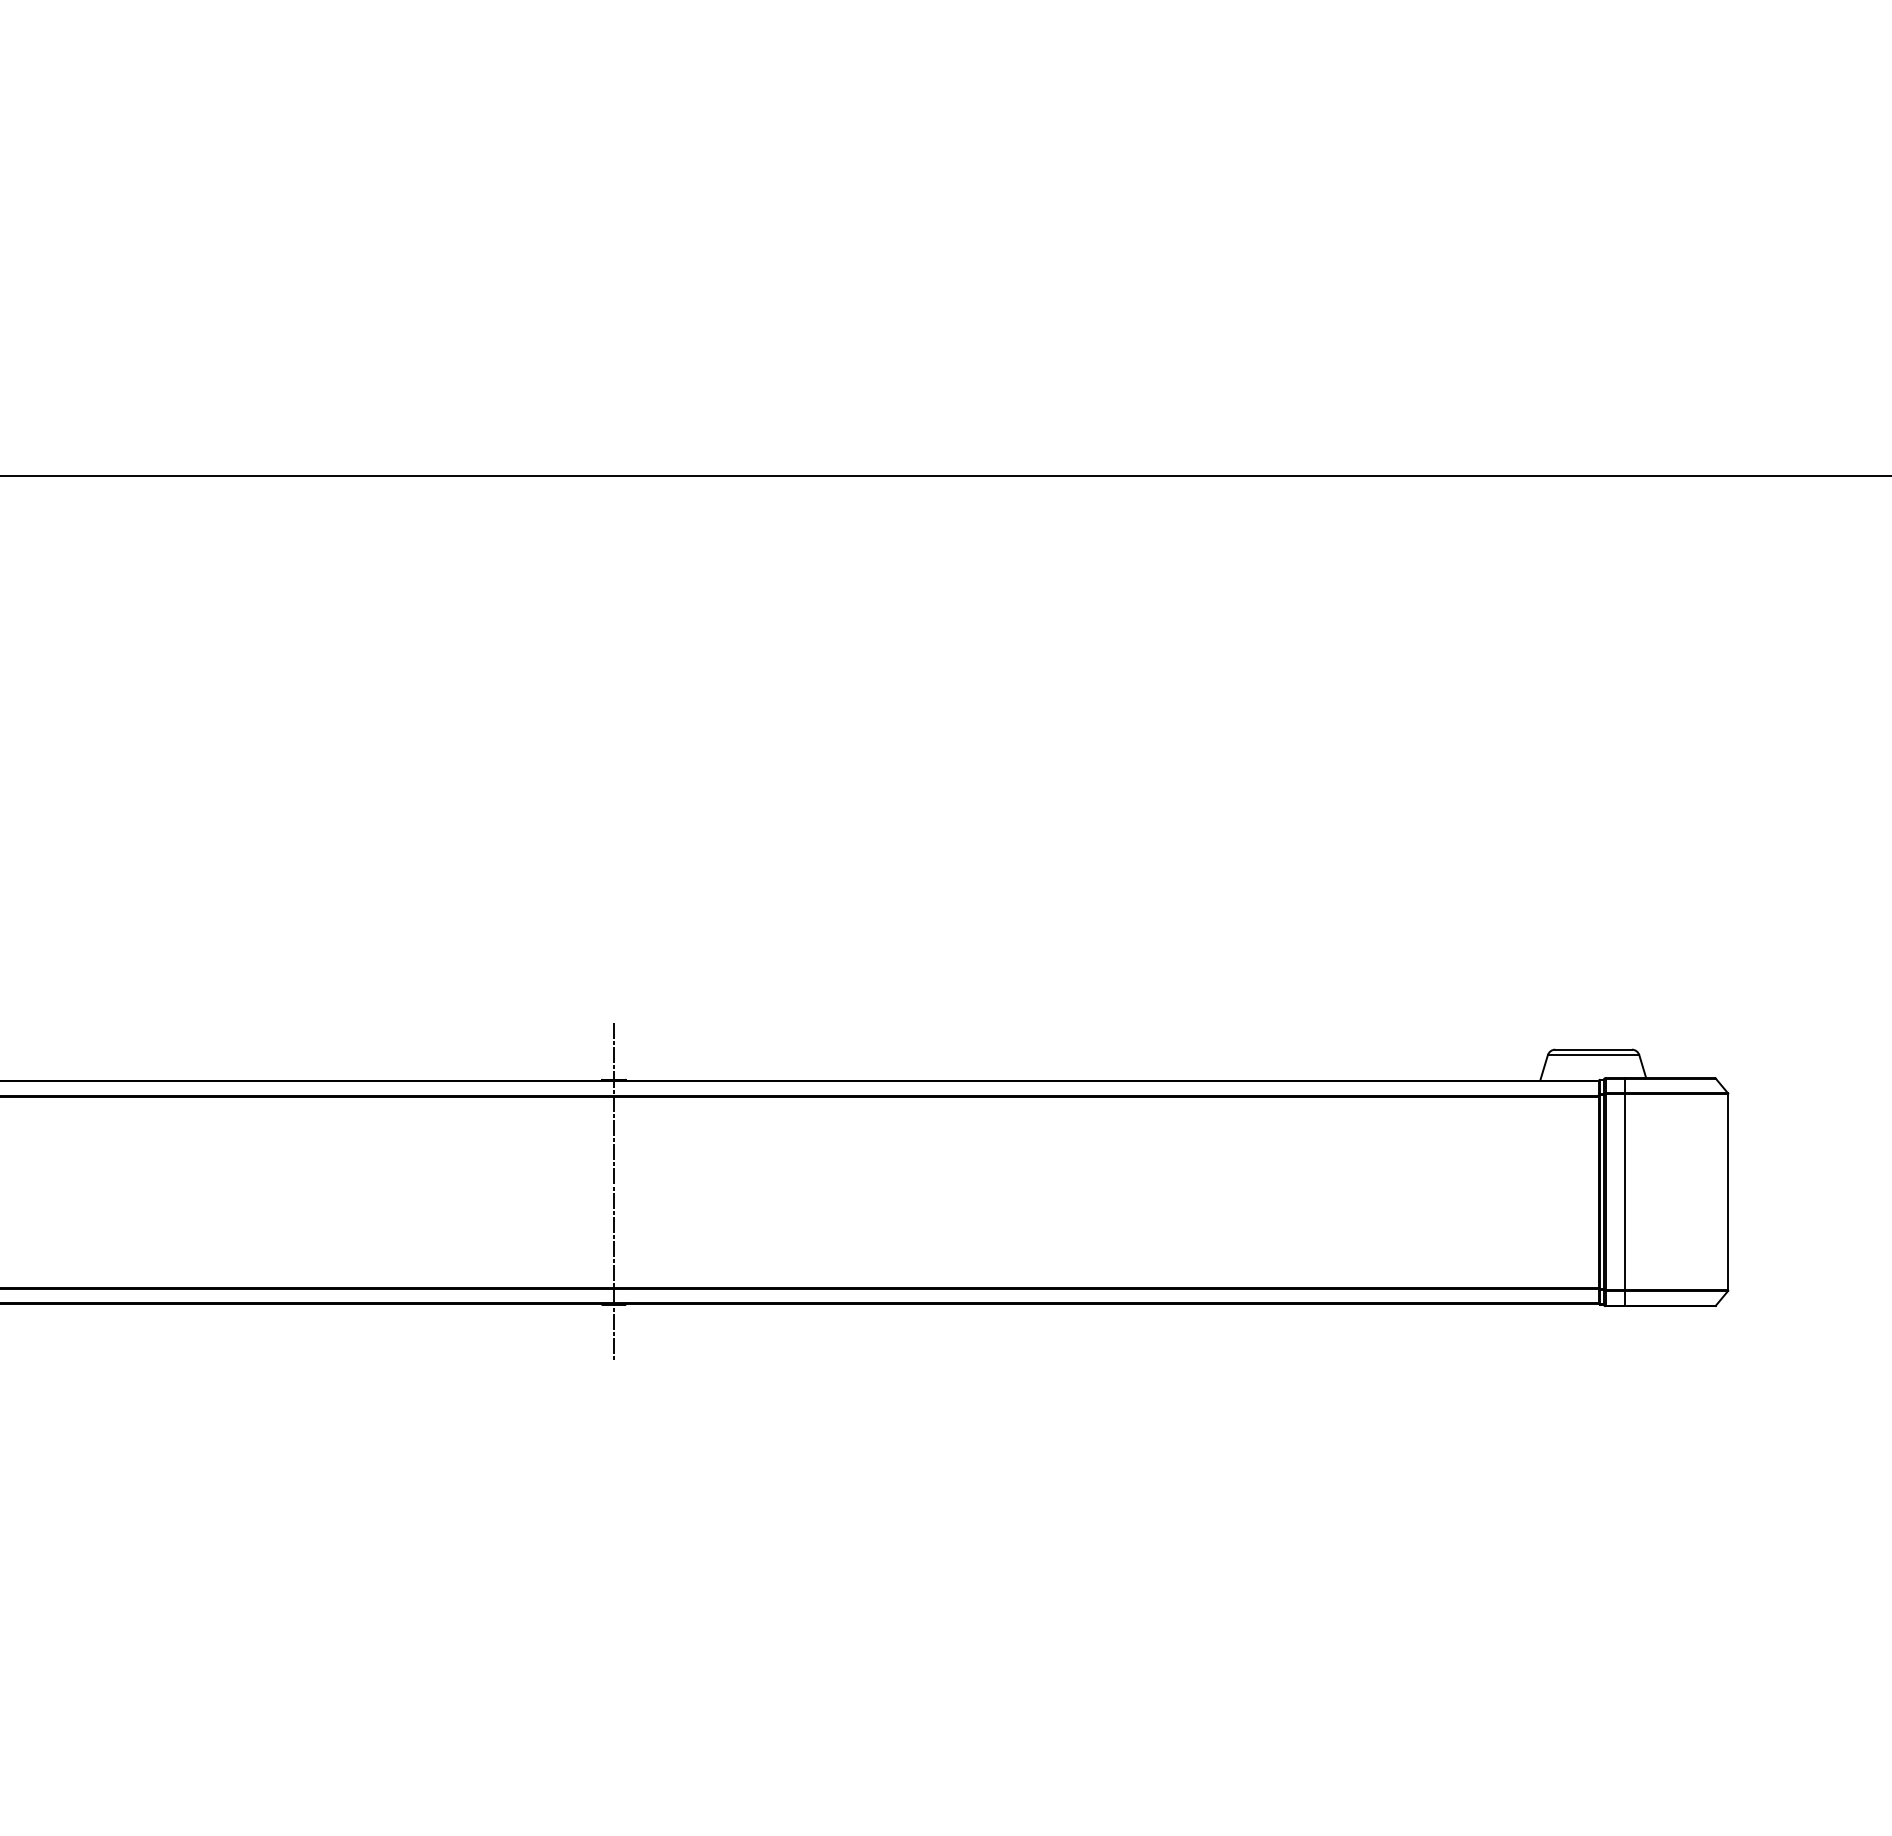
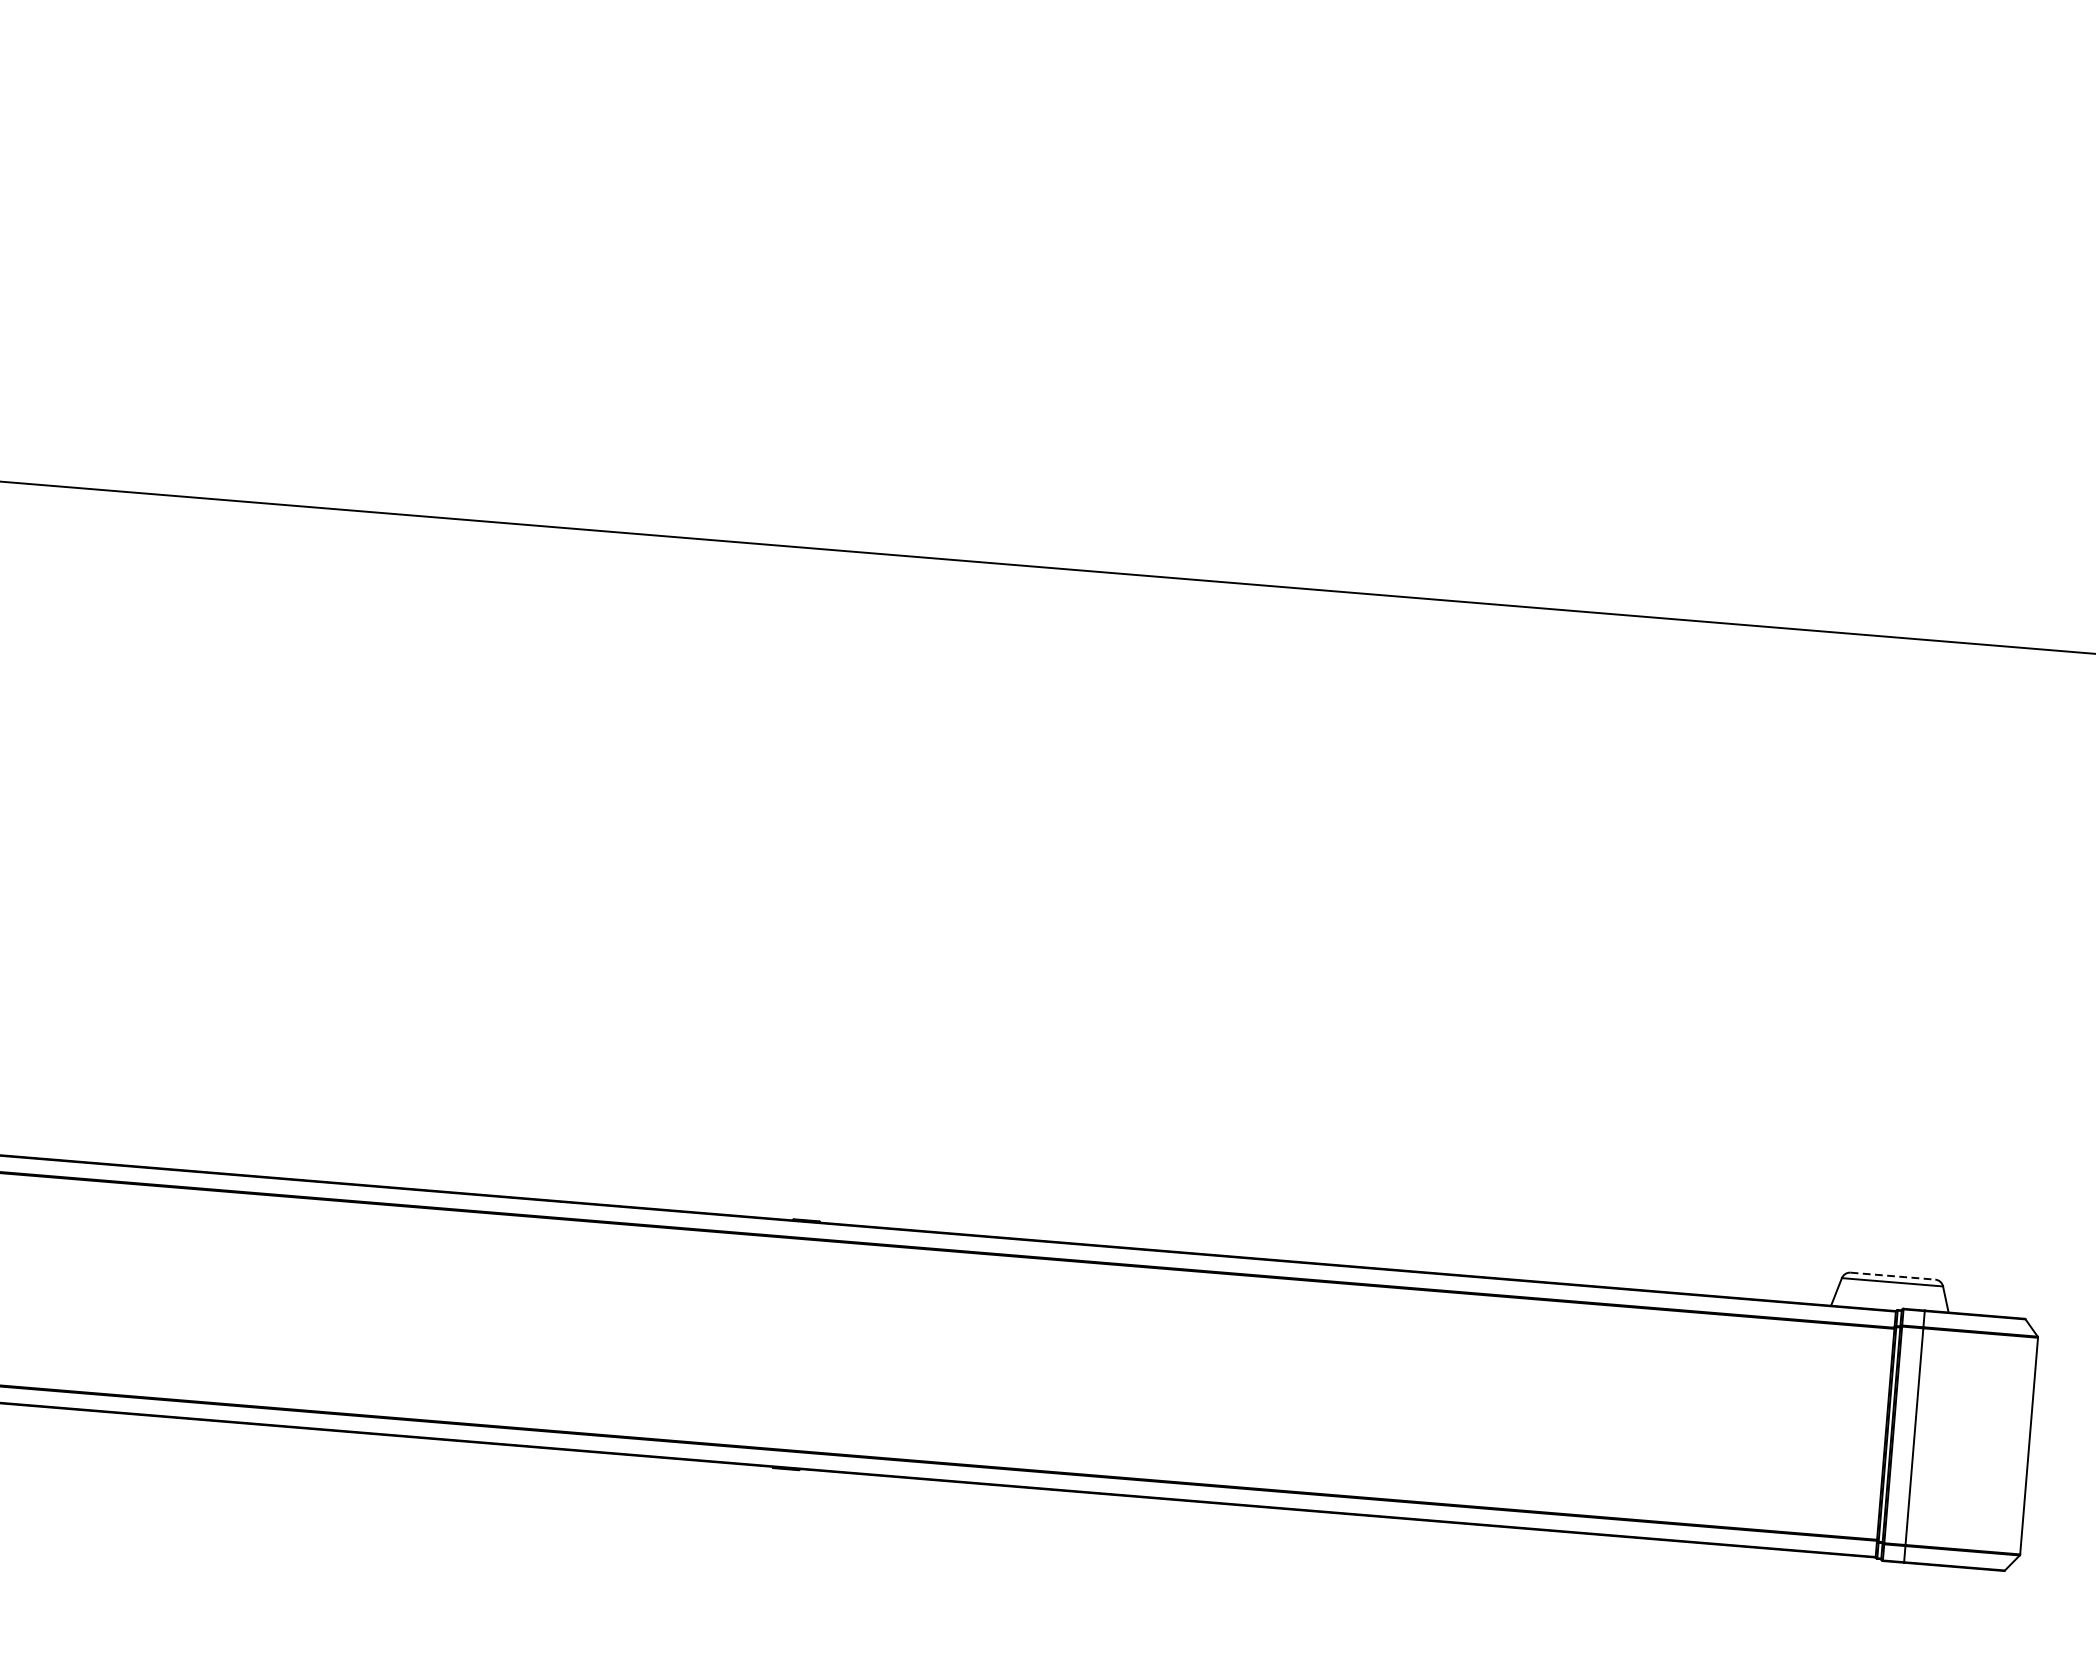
line: (1594, 1049) -> (1894, 1276), solid -> dashed
line: (613, 1192) -> (795, 1345), removed

